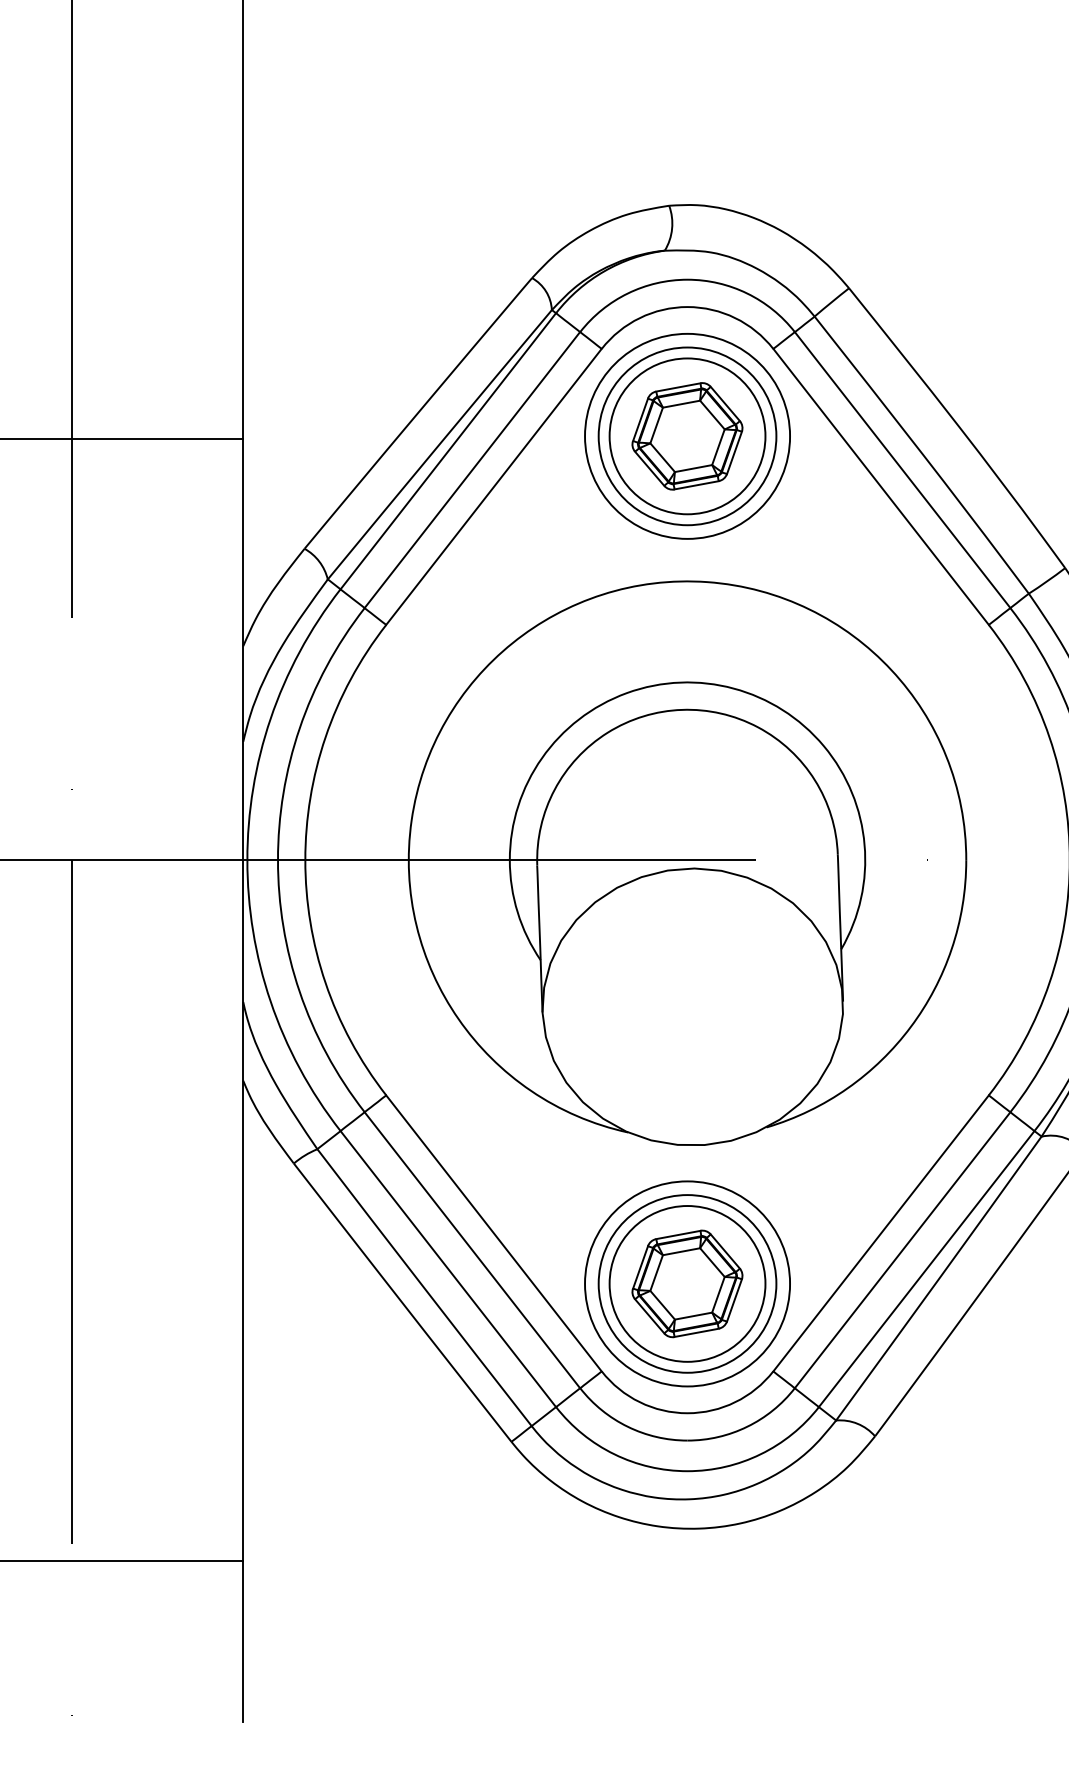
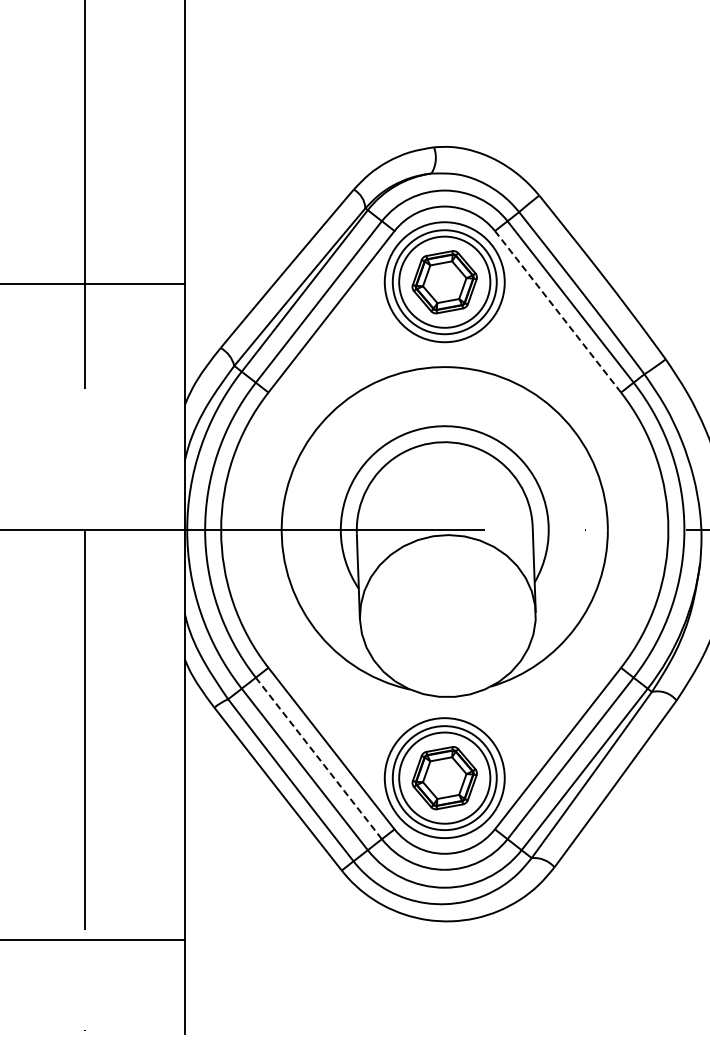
line: (880, 486) -> (557, 311), solid -> dashed
line: (471, 1250) -> (318, 758), solid -> dashed

